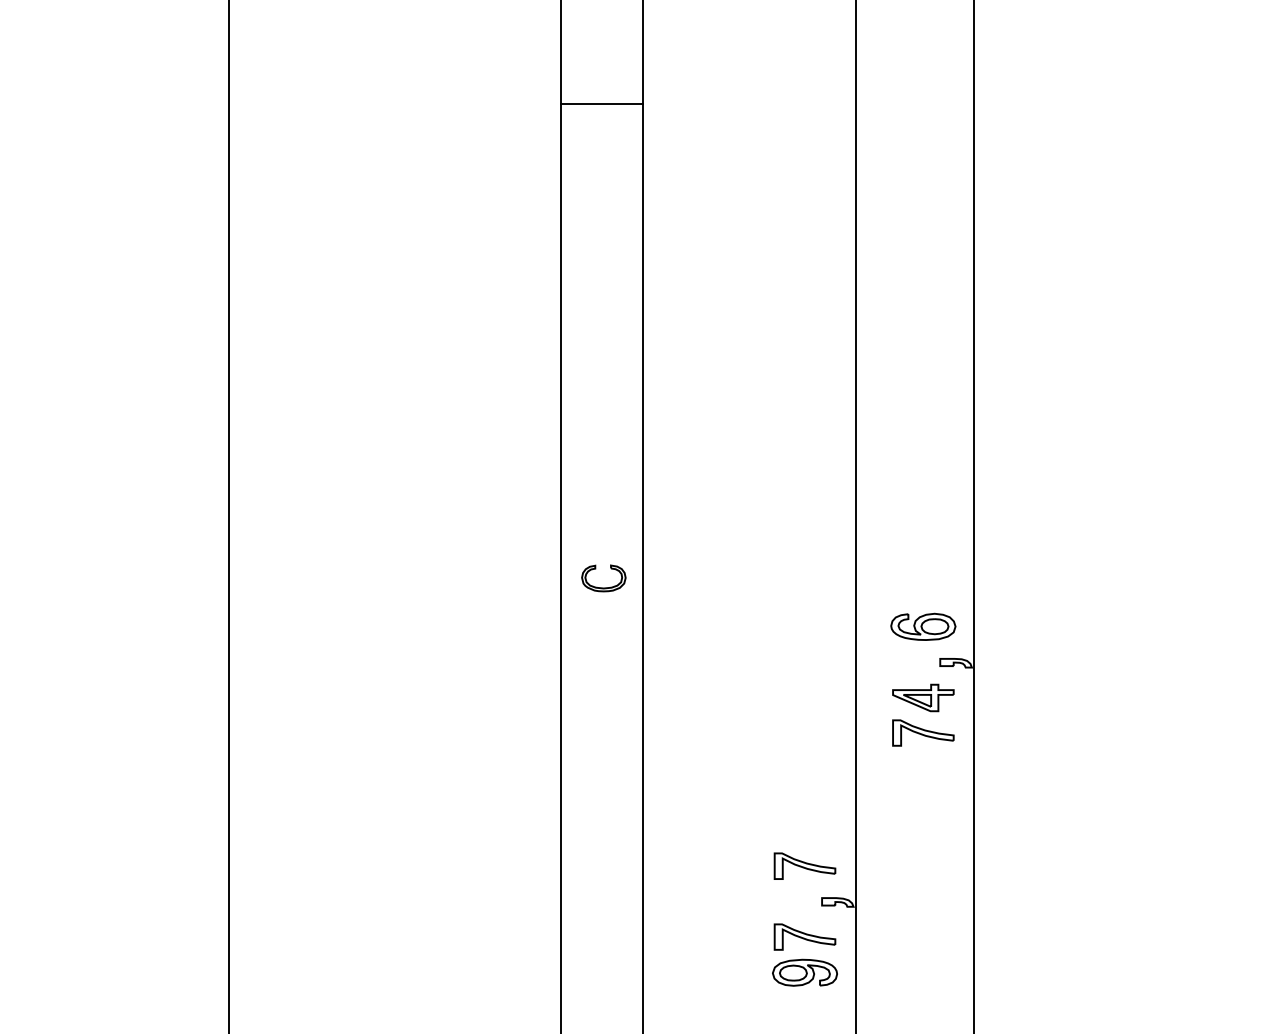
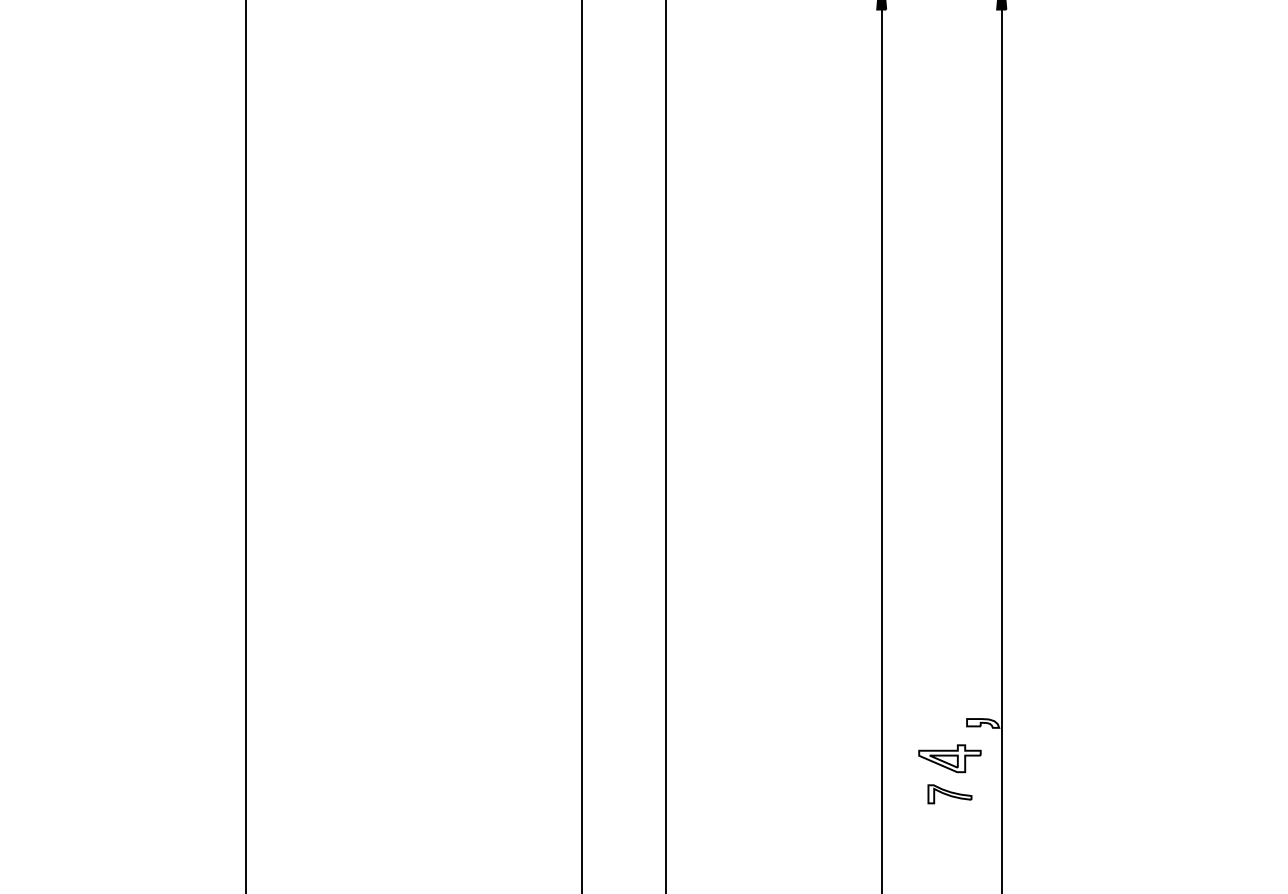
line: (601, 104) -> (623, 156), removed
part: (603, 587) -> (625, 646), removed
part: (923, 626) -> (950, 686), removed
part: (923, 732) -> (950, 793), size x0.7

